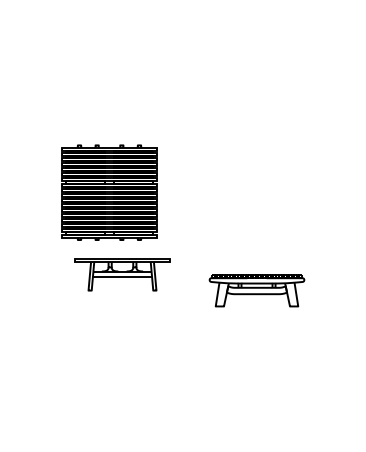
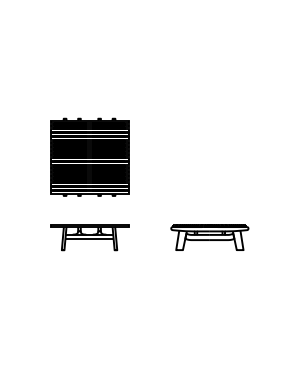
part: (122, 274) -> (89, 237), moved

